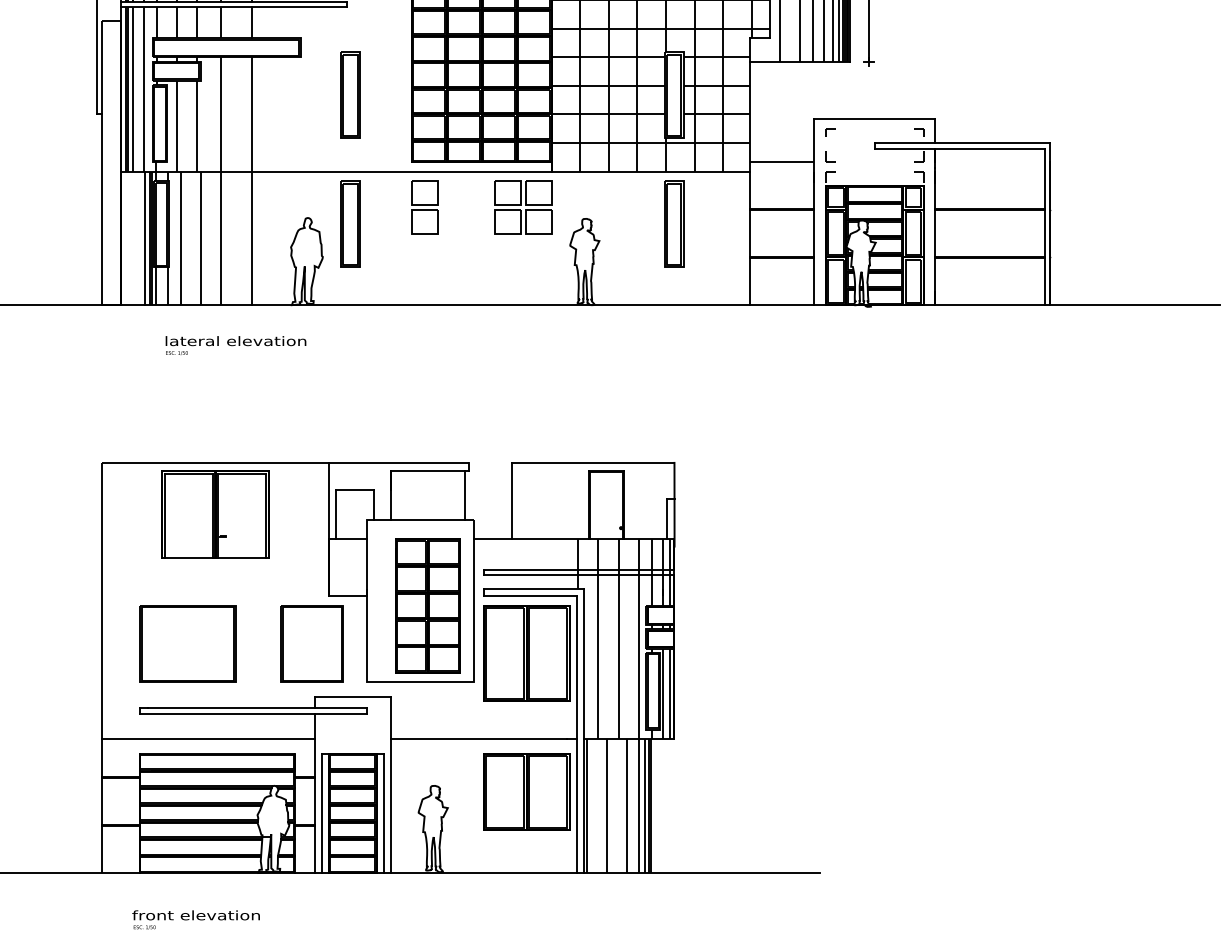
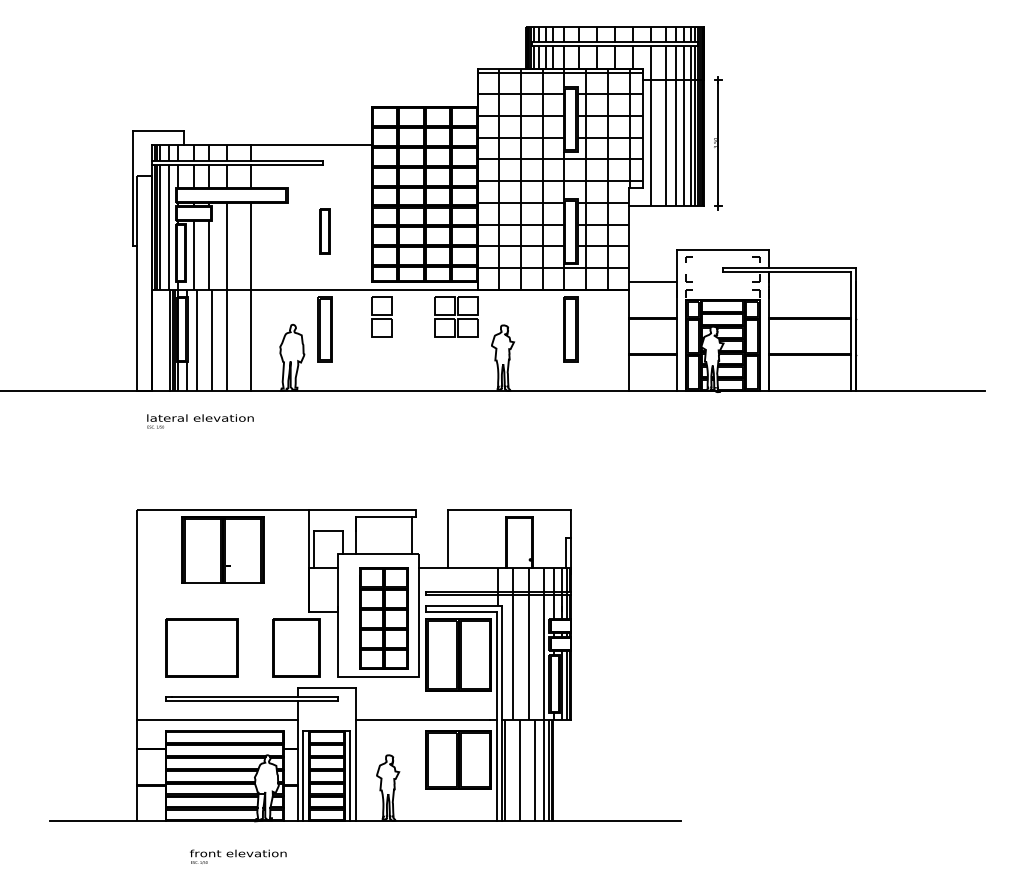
part: (349, 94) -> (324, 231), size x0.7
text: (235, 345) -> (200, 421), moved
text: (196, 919) -> (238, 856), moved

